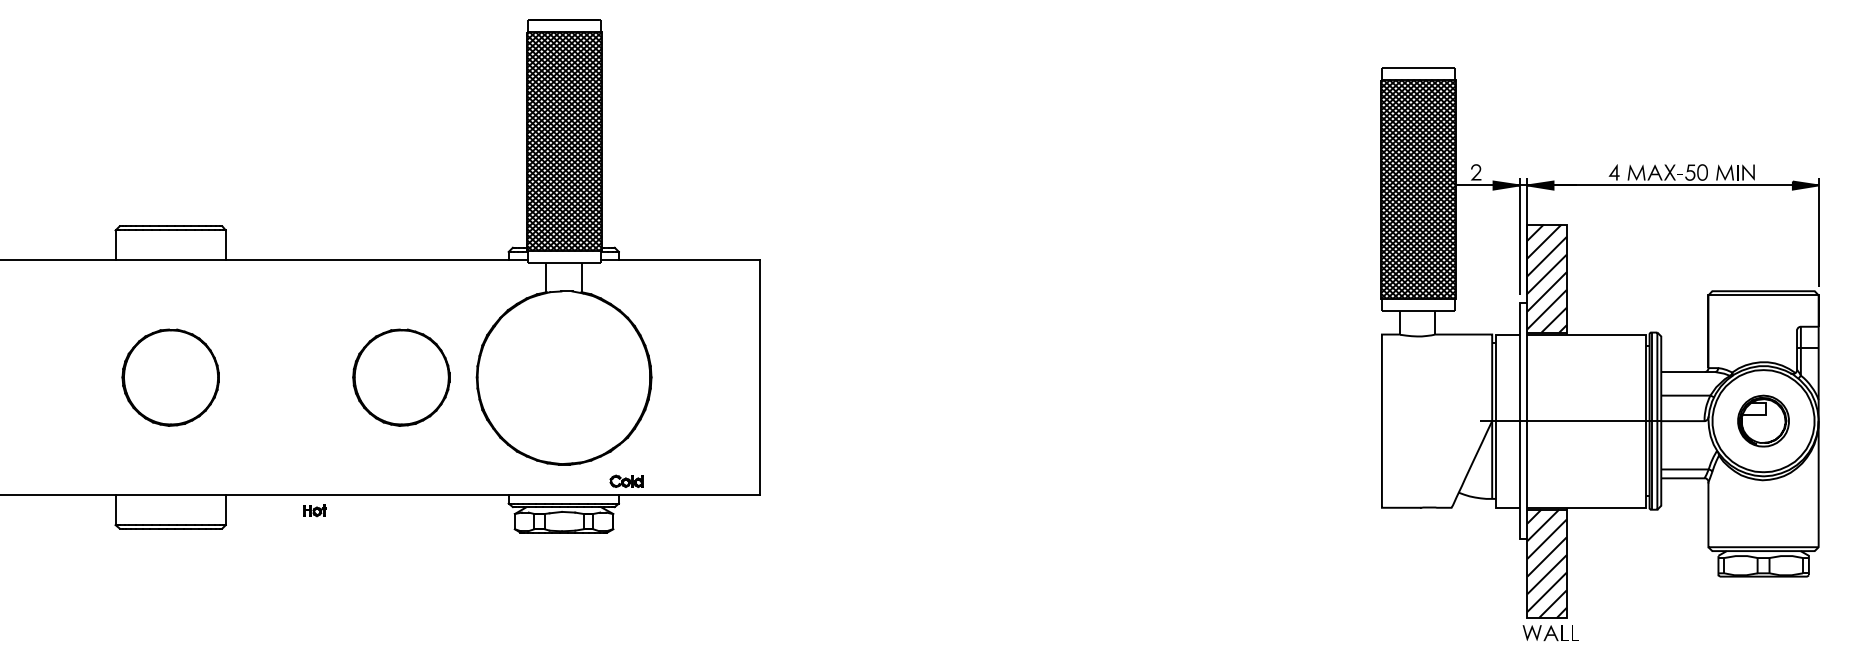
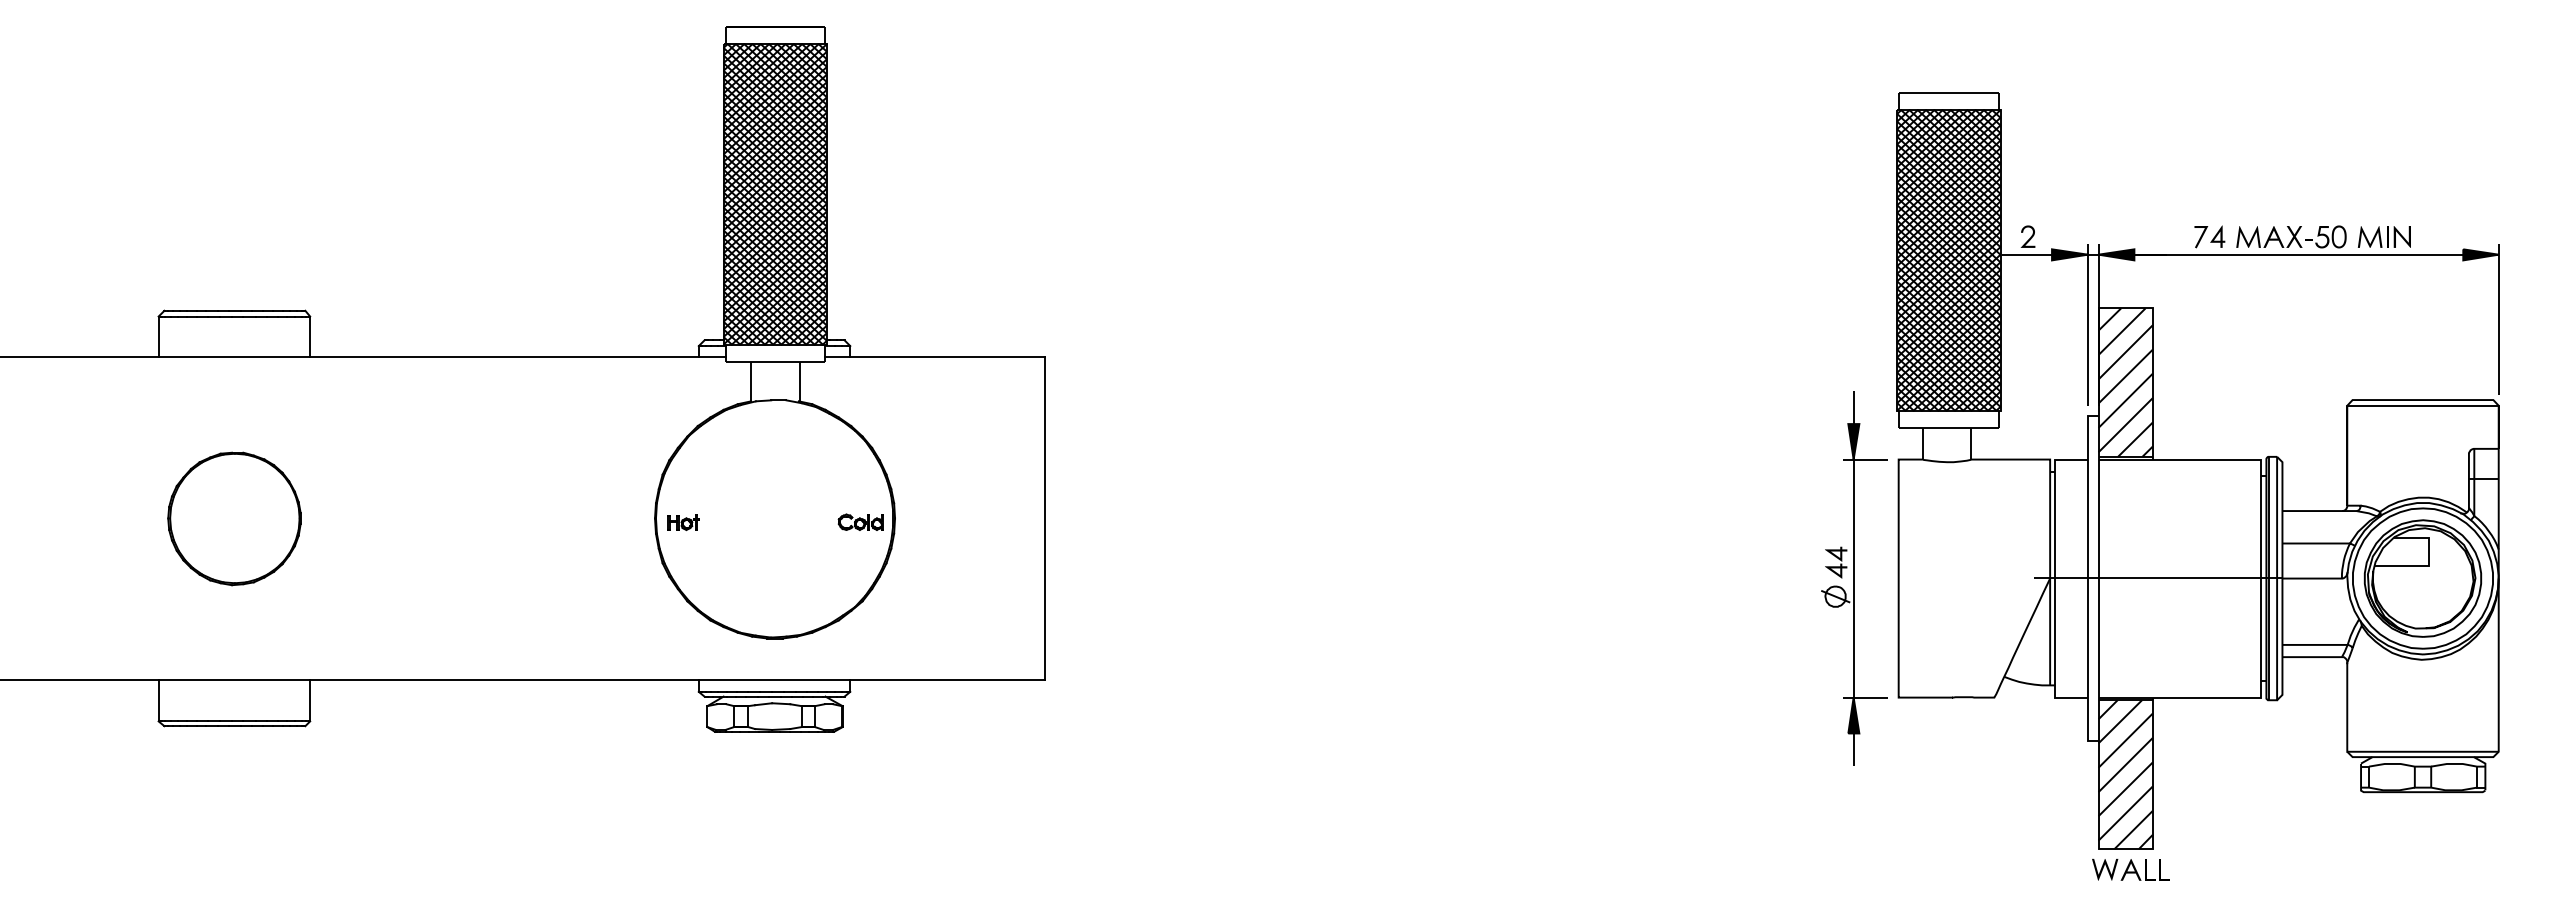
fill: (1602, 172) -> (2201, 237), added
part: (401, 377) -> (551, 518), removed
part: (1349, 421) -> (1854, 578), added
part: (1763, 421) -> (2422, 578), size x1.67
part: (626, 480) -> (860, 521), moved
part: (314, 510) -> (683, 522), moved

